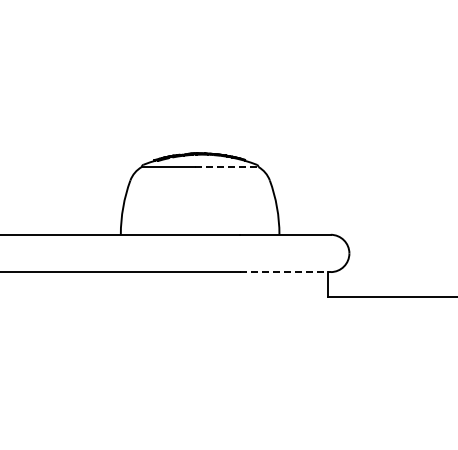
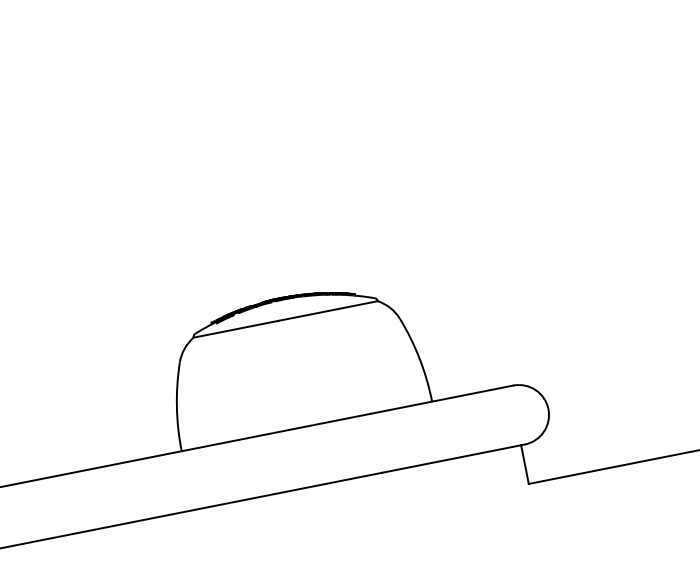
line: (227, 167) -> (329, 311), dashed -> solid
line: (286, 272) -> (455, 458), dashed -> solid

